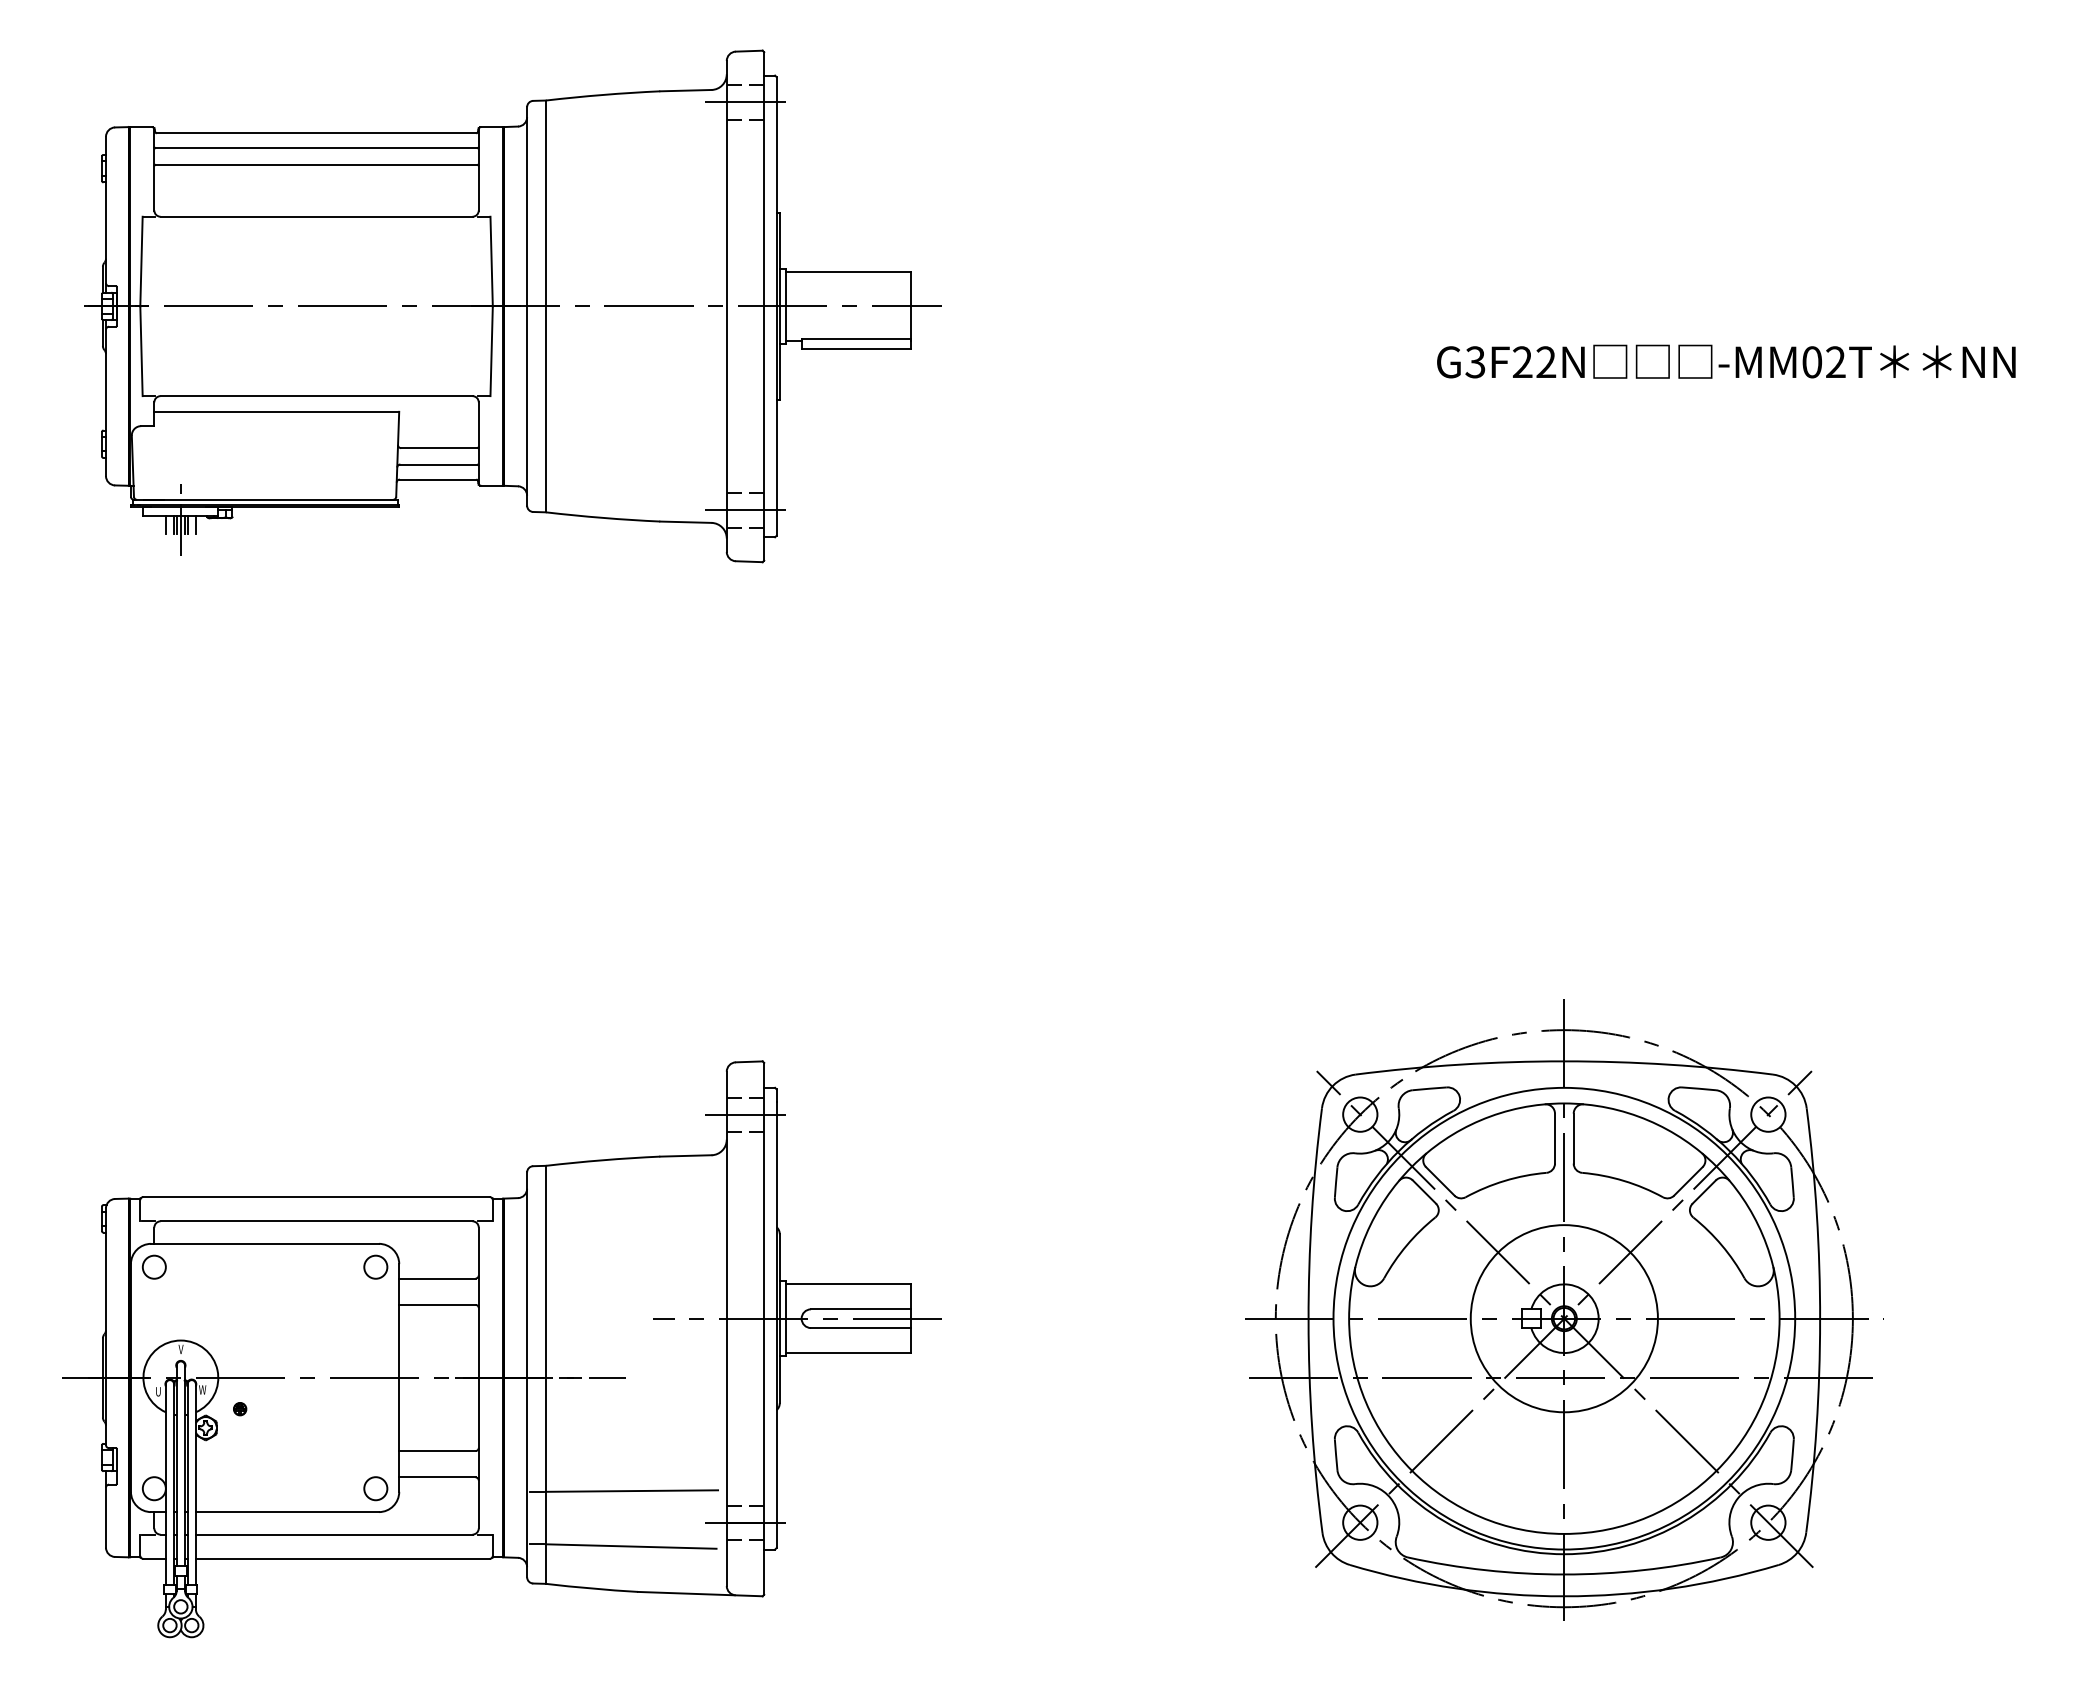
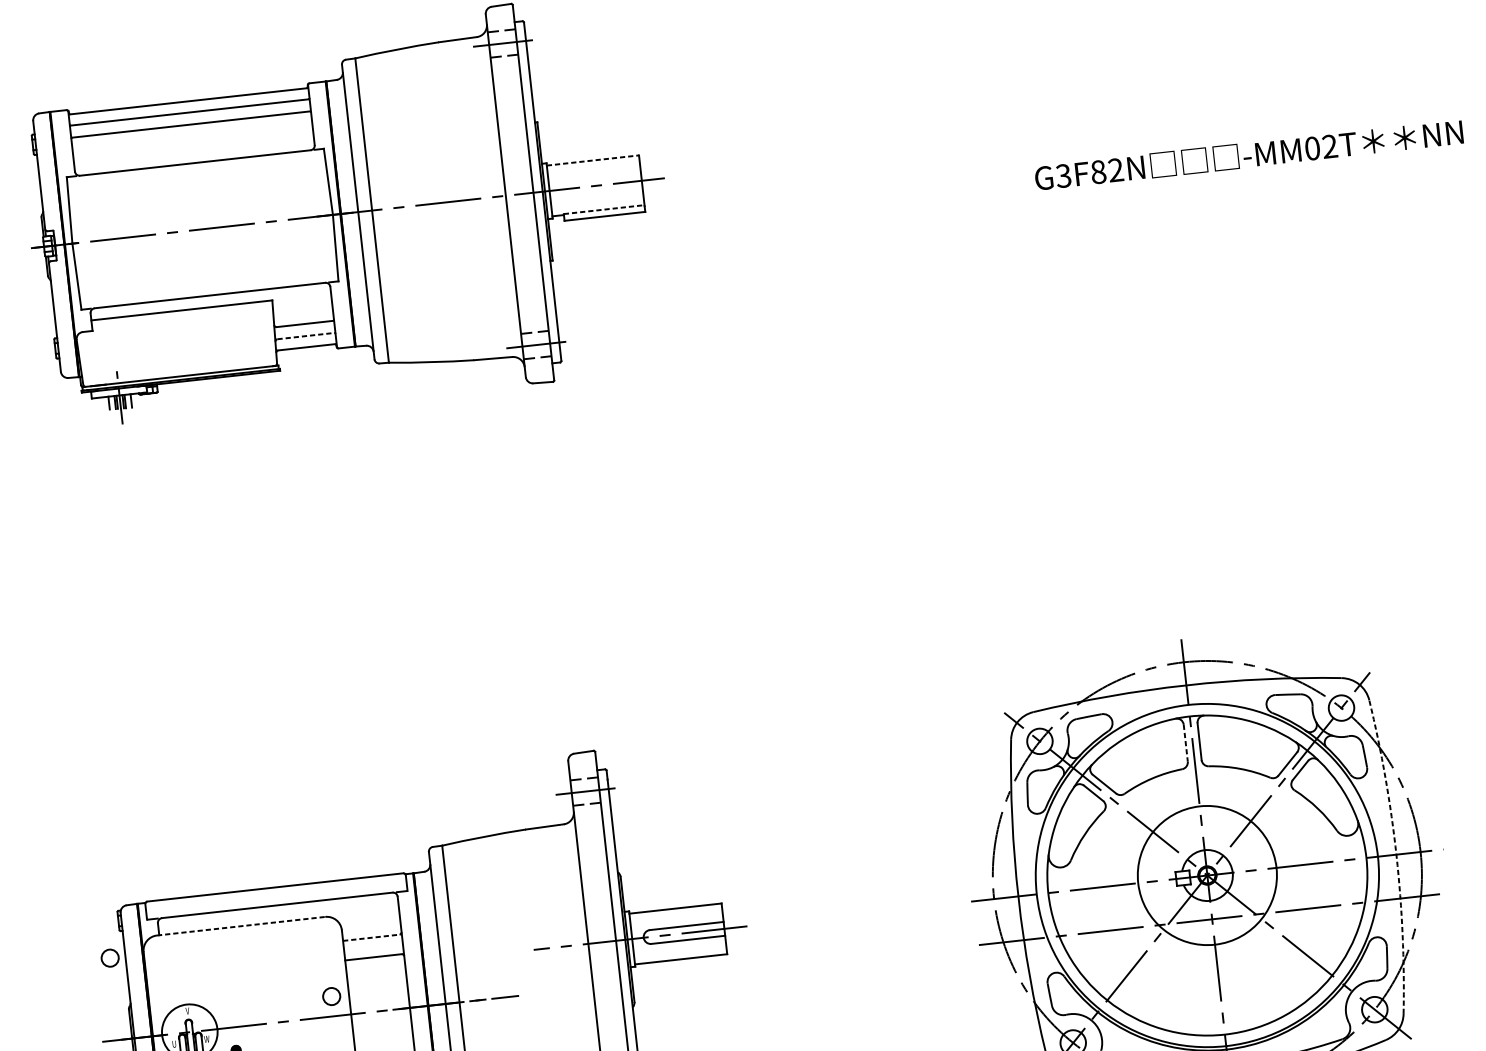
line: (848, 272) -> (593, 160), solid -> dashed
line: (856, 339) -> (604, 209), solid -> dashed
text: (1522, 362) -> (1098, 172), G3F22N -> G3F82N
line: (439, 464) -> (306, 336), solid -> dashed
line: (1554, 1138) -> (1185, 743), solid -> dashed
line: (265, 1243) -> (241, 925), solid -> dashed
circle: (153, 1266) -> (109, 957), moved
circle: (375, 1266) -> (331, 996), moved
line: (437, 1278) -> (371, 937), solid -> dashed
arc: (1820, 1320) -> (1396, 855), solid -> dashed

